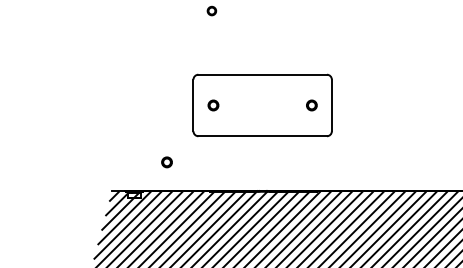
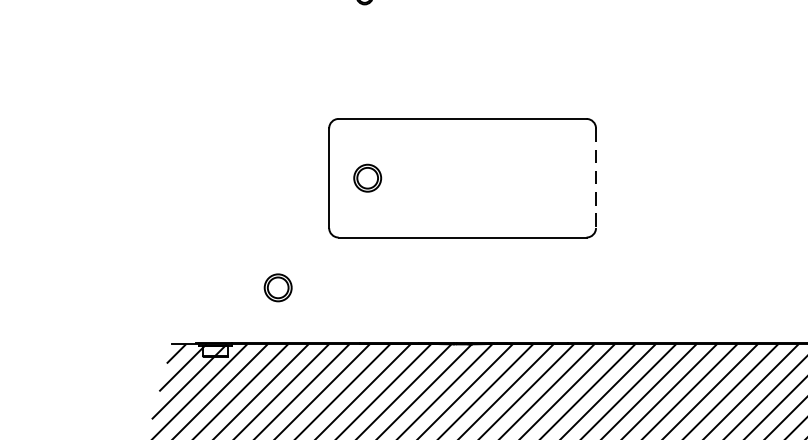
part: (213, 105) -> (367, 178), size x1.4
part: (311, 105) -> (556, 178), removed
line: (331, 105) -> (595, 178), solid -> dashed
part: (166, 162) -> (277, 288), size x1.4

